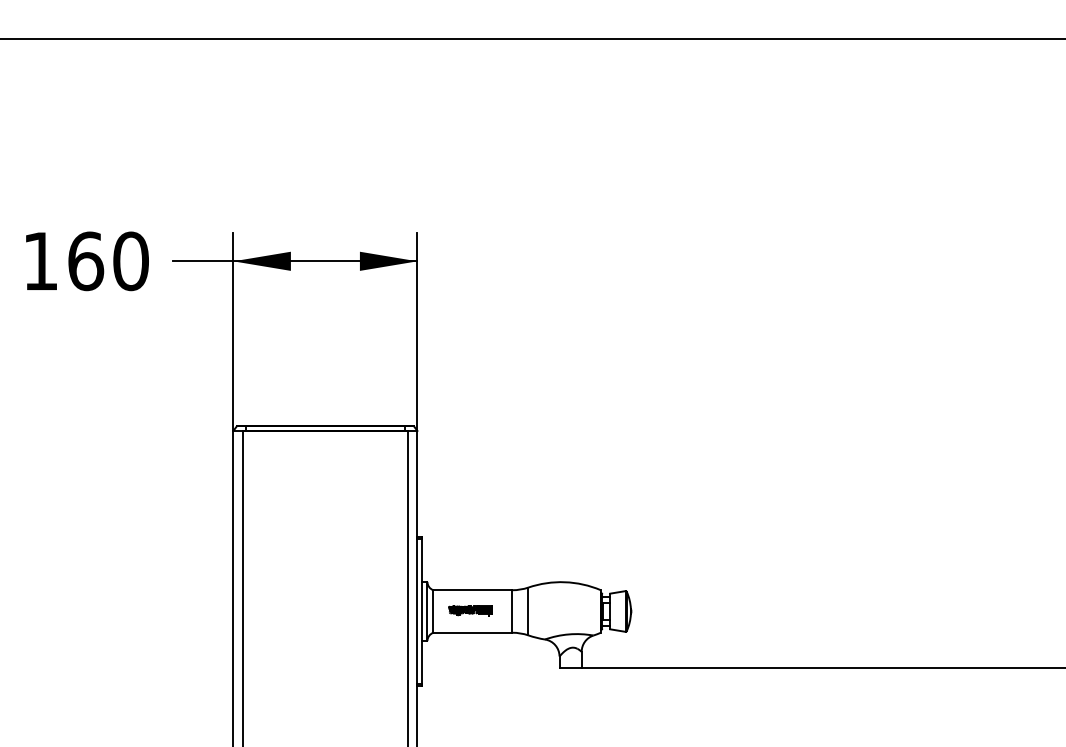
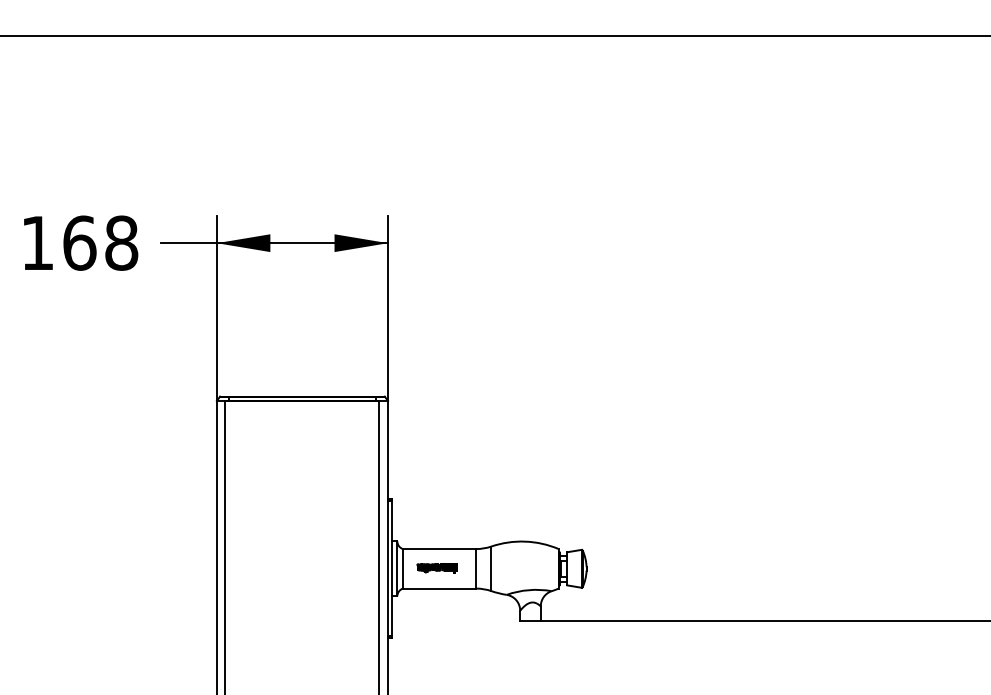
text: (130, 260) -> (121, 242), 160 -> 168

